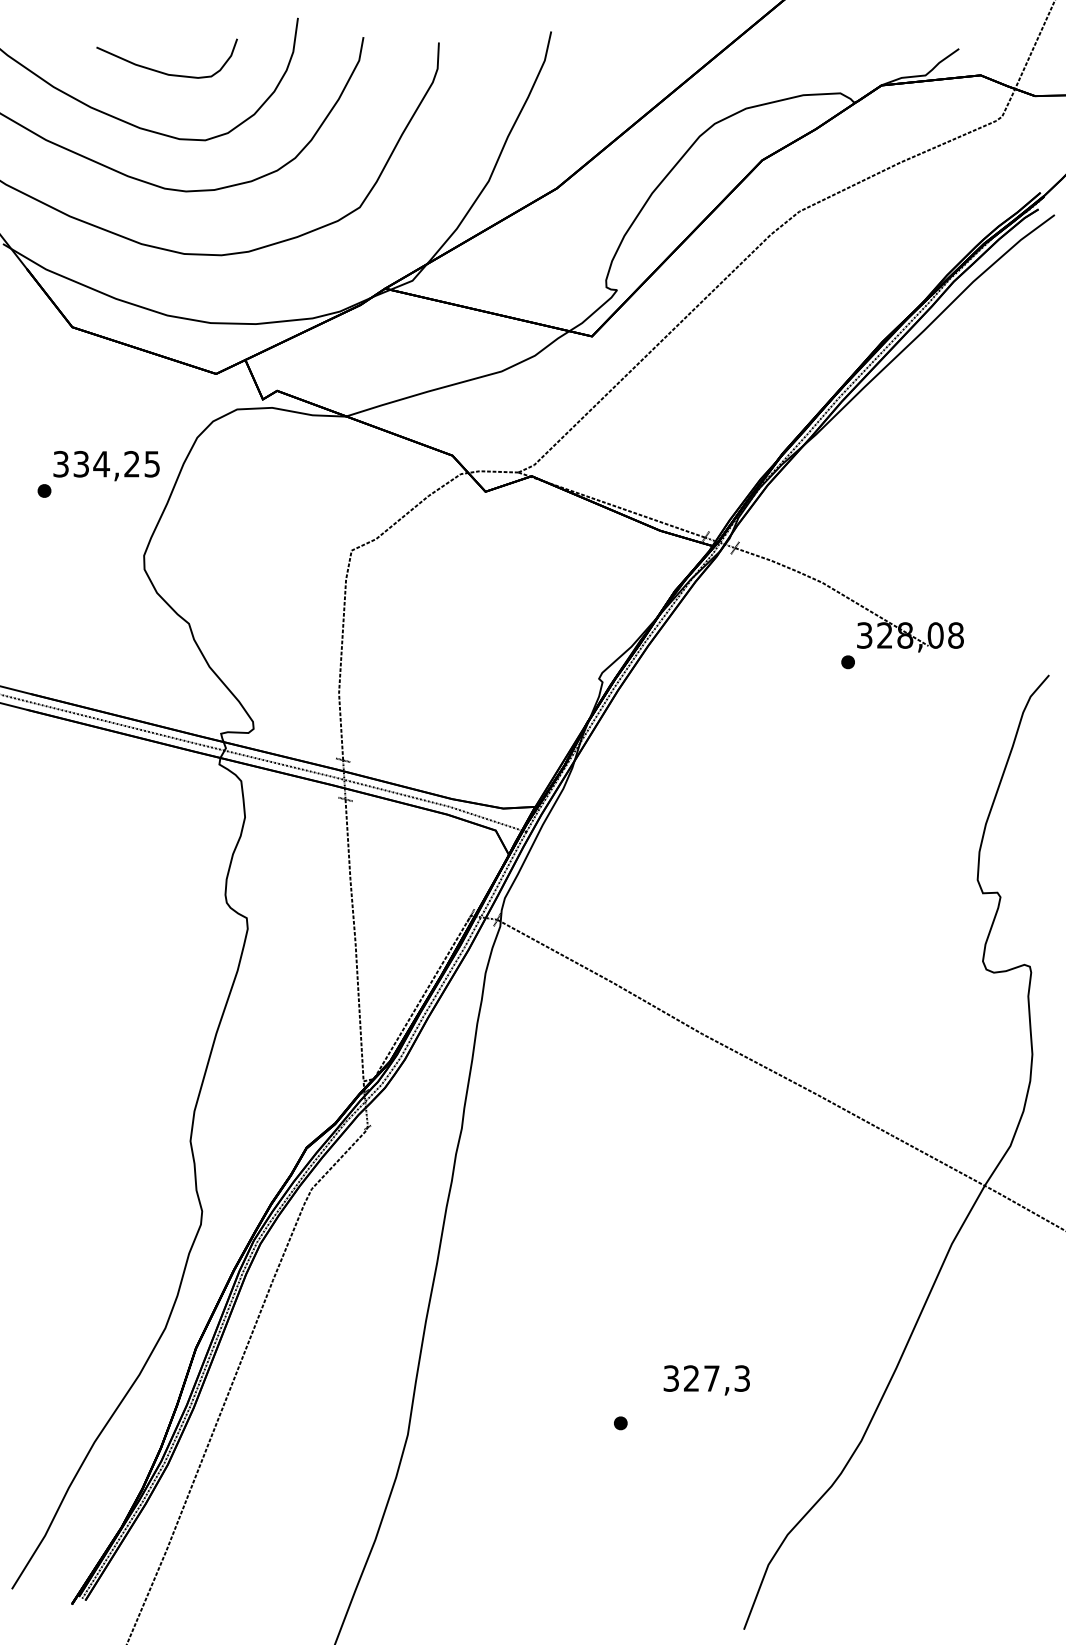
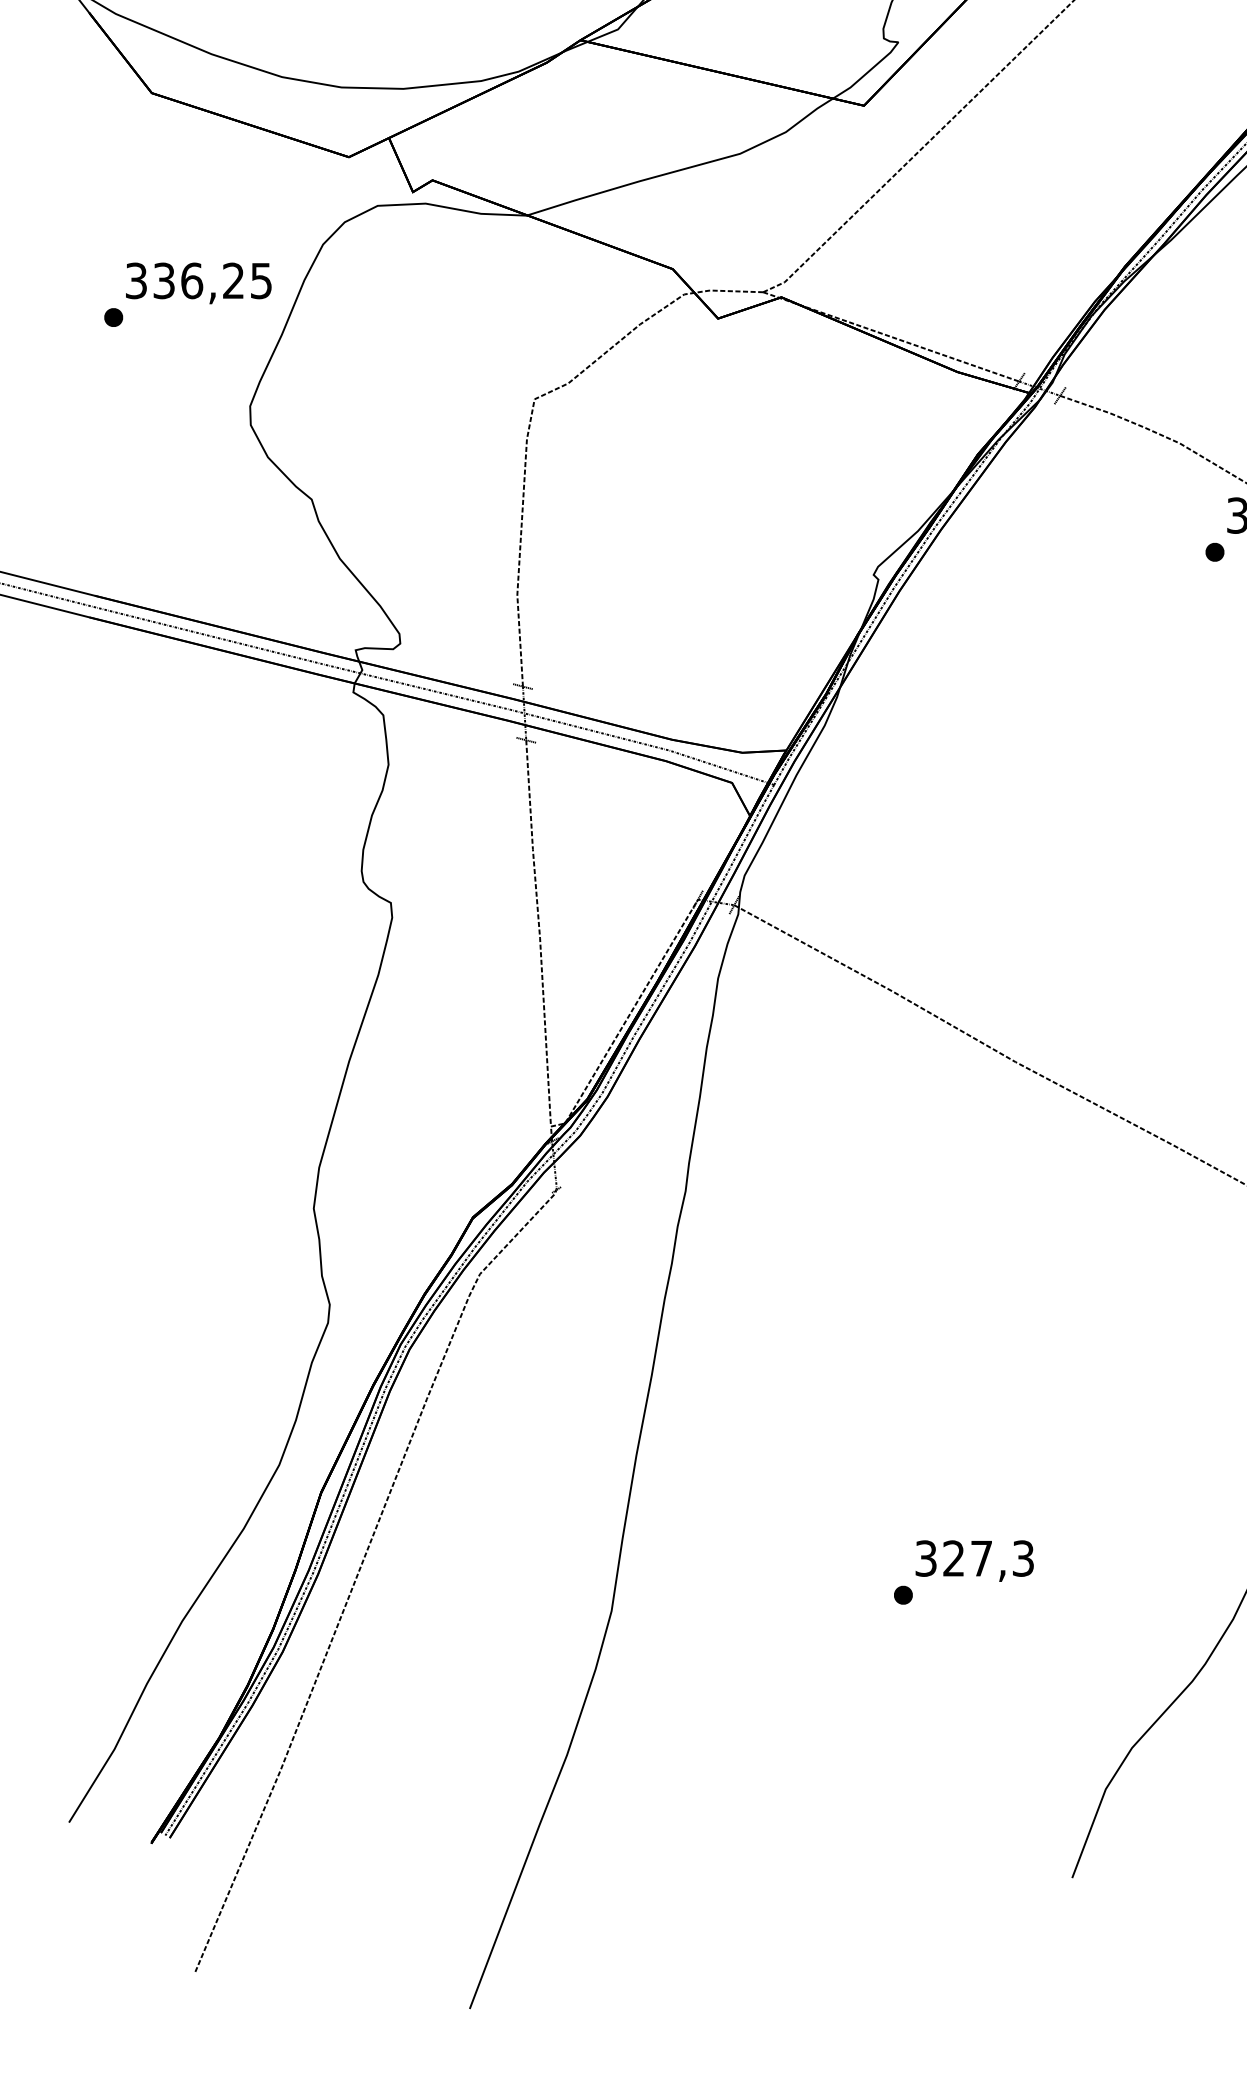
text: (101, 463) -> (191, 279), 334,25 -> 336,25
text: (706, 1380) -> (974, 1561), moved

